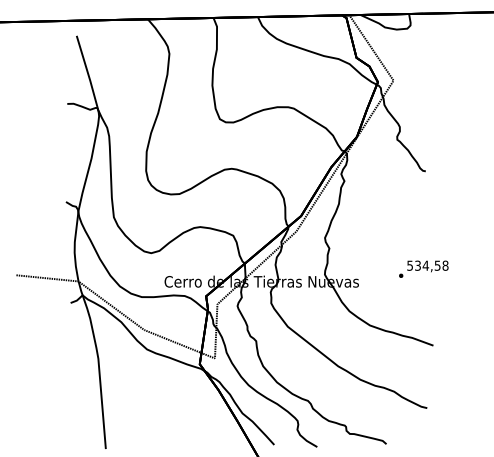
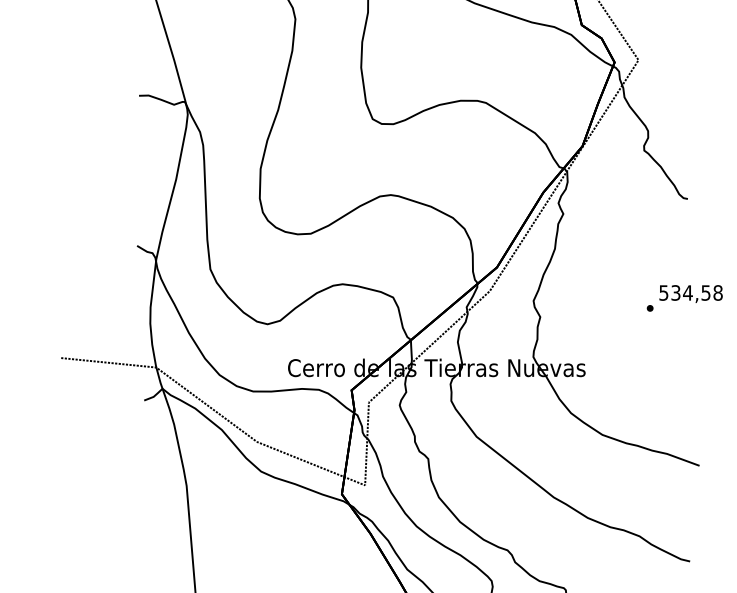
text: (423, 268) -> (684, 297), moved

